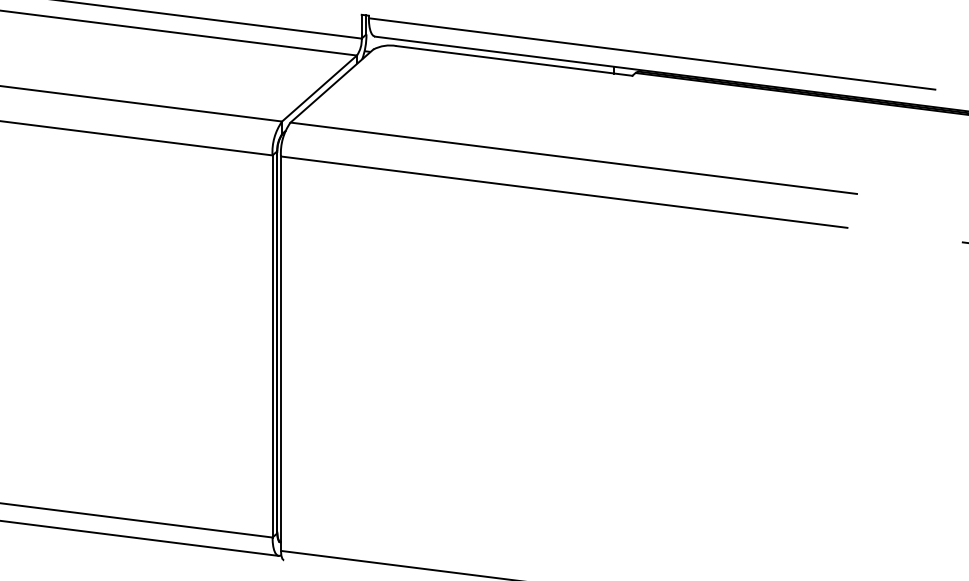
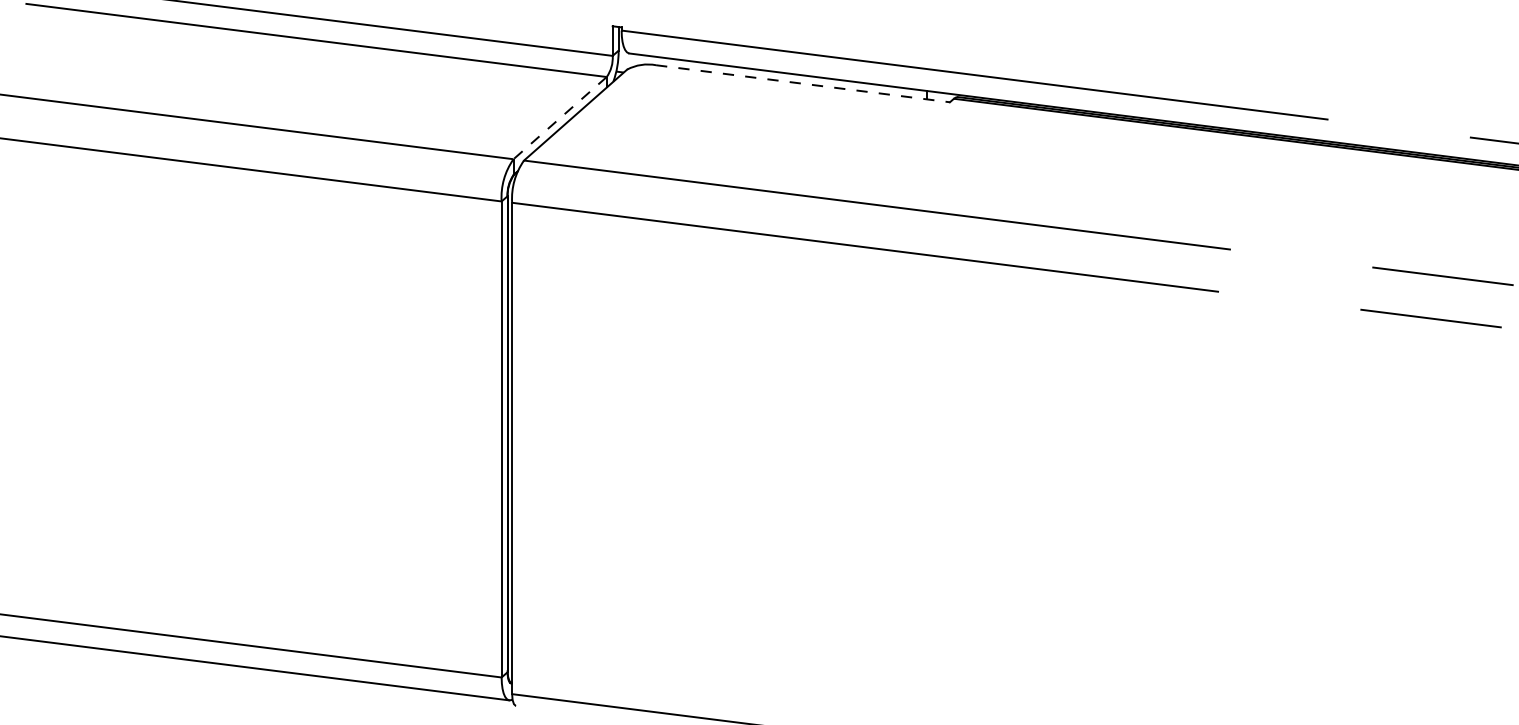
line: (514, 60) -> (803, 83), solid -> dashed
line: (318, 88) -> (559, 118), solid -> dashed

